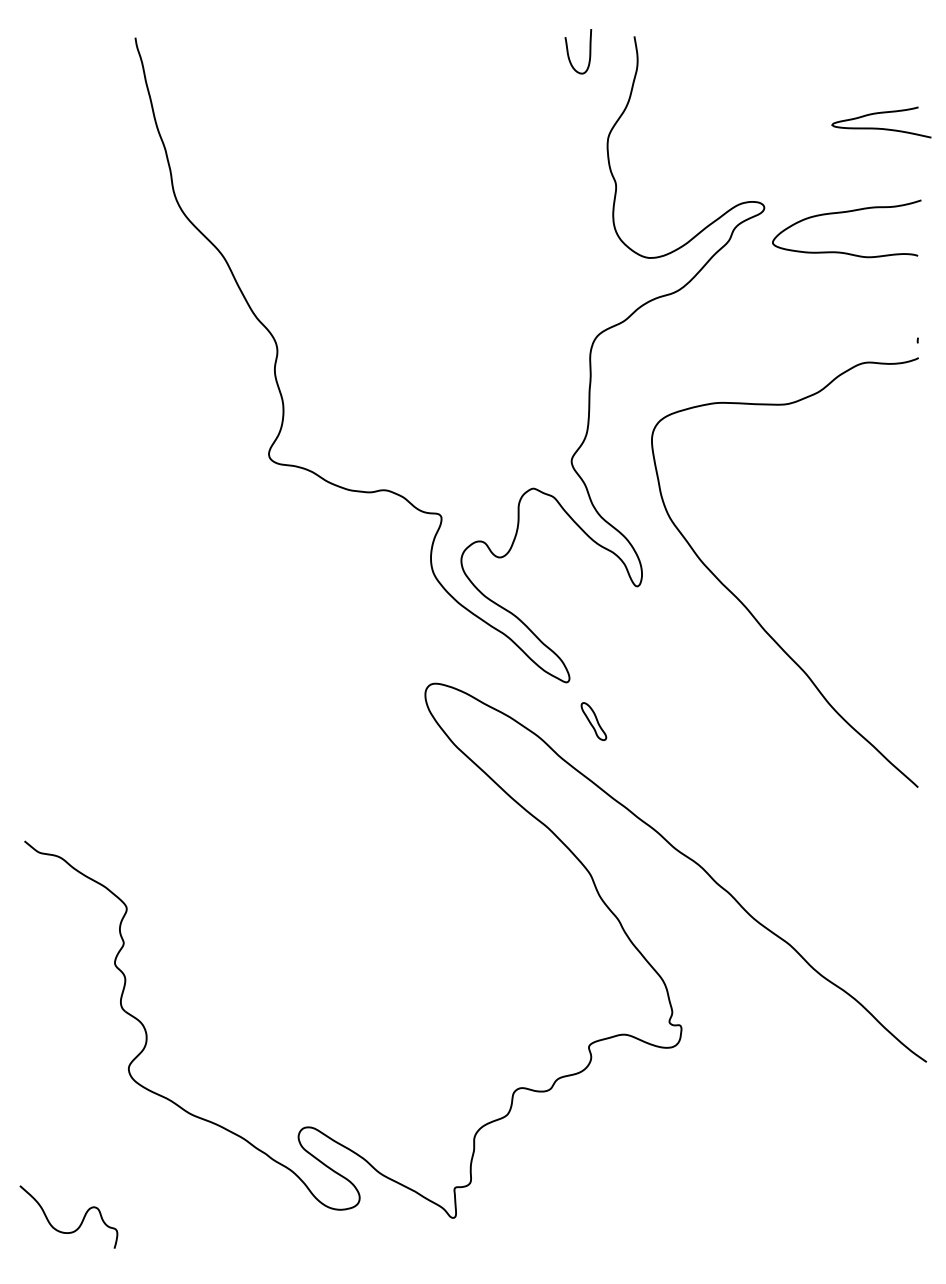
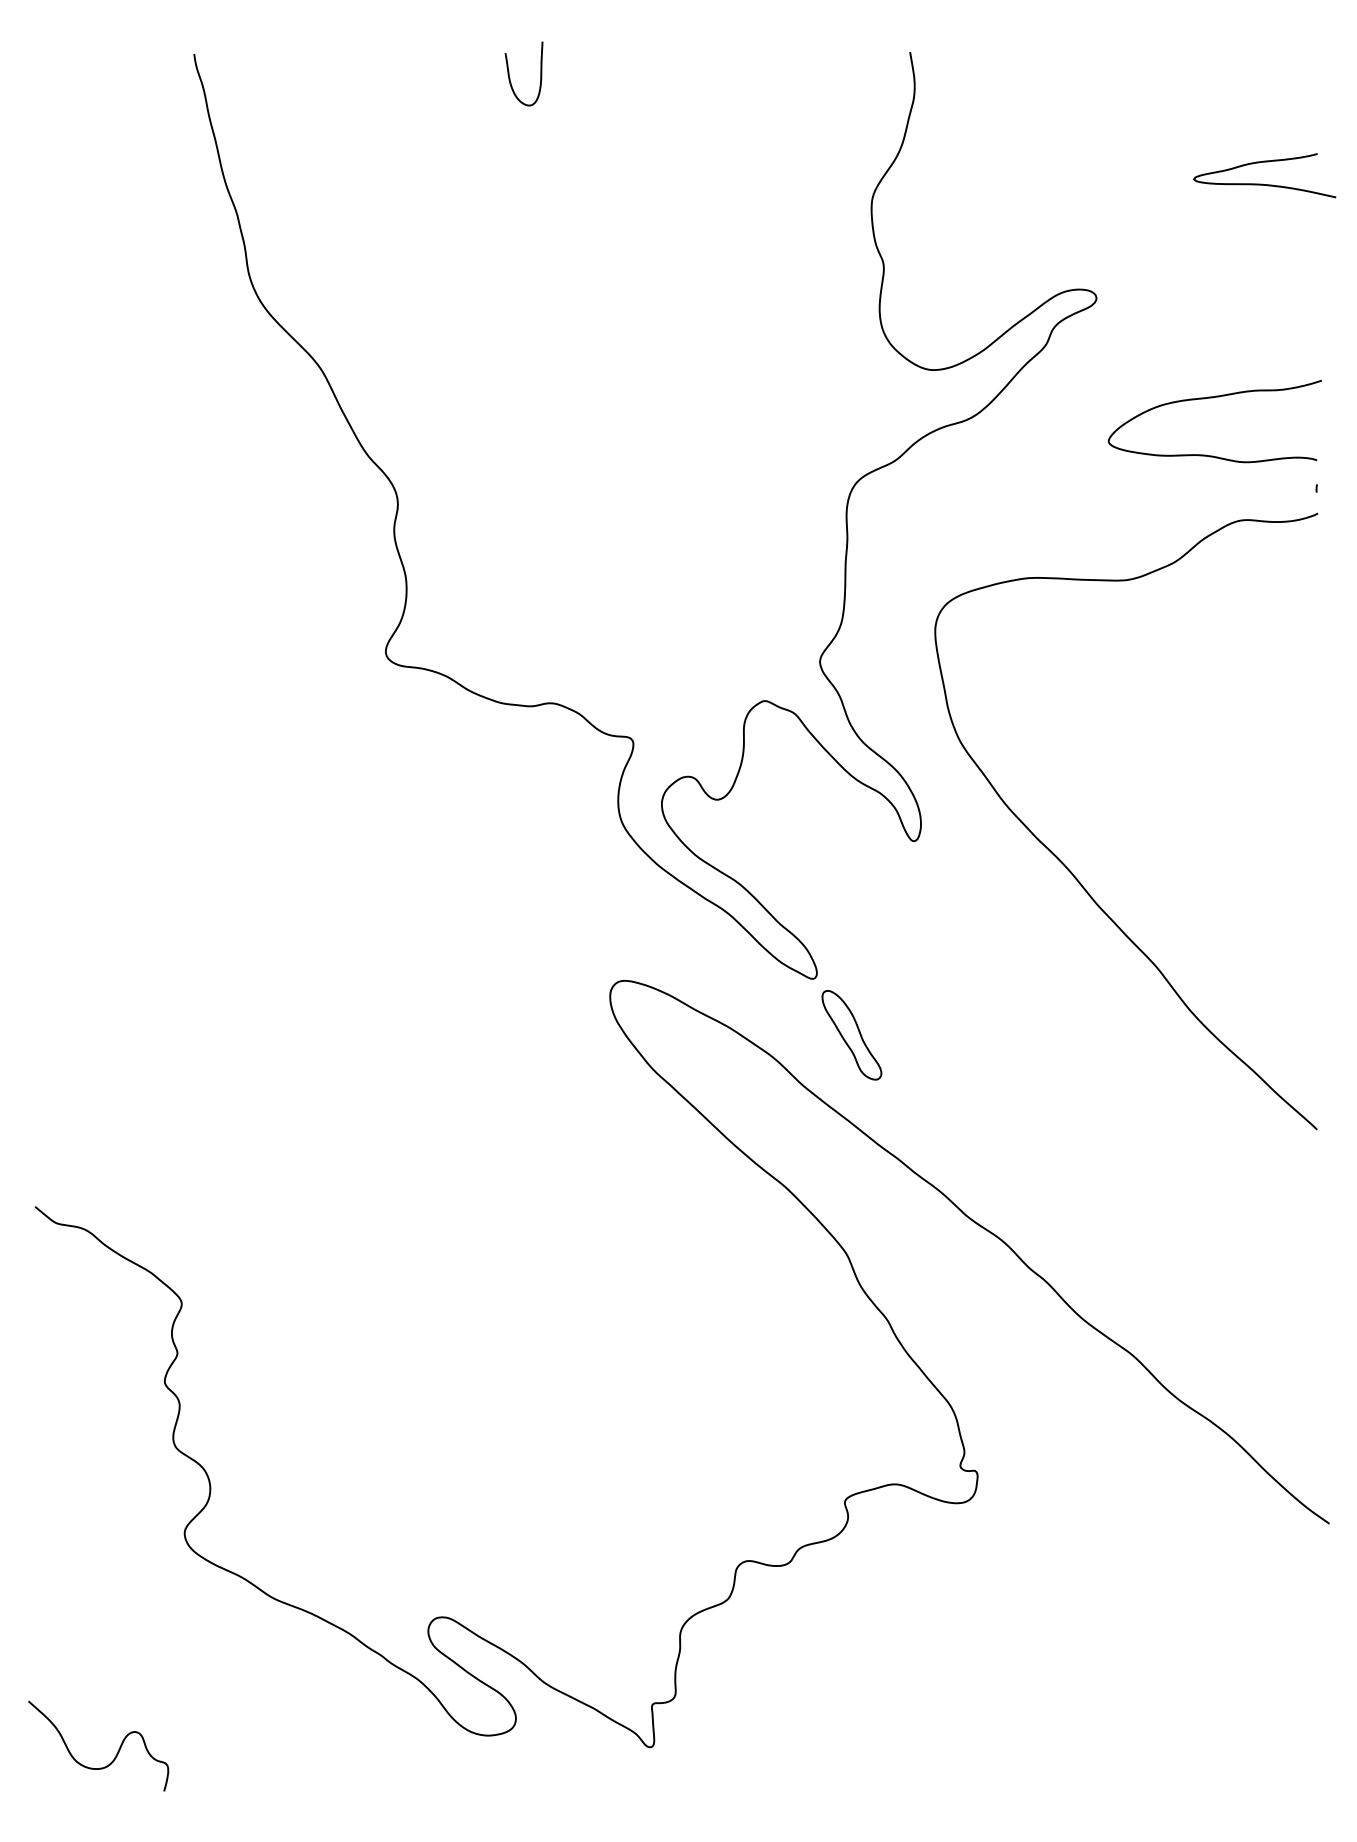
curve: (569, 55) -> (511, 79), moved
curve: (843, 213) -> (1210, 399), moved
part: (593, 721) -> (851, 1035), size x1.67

